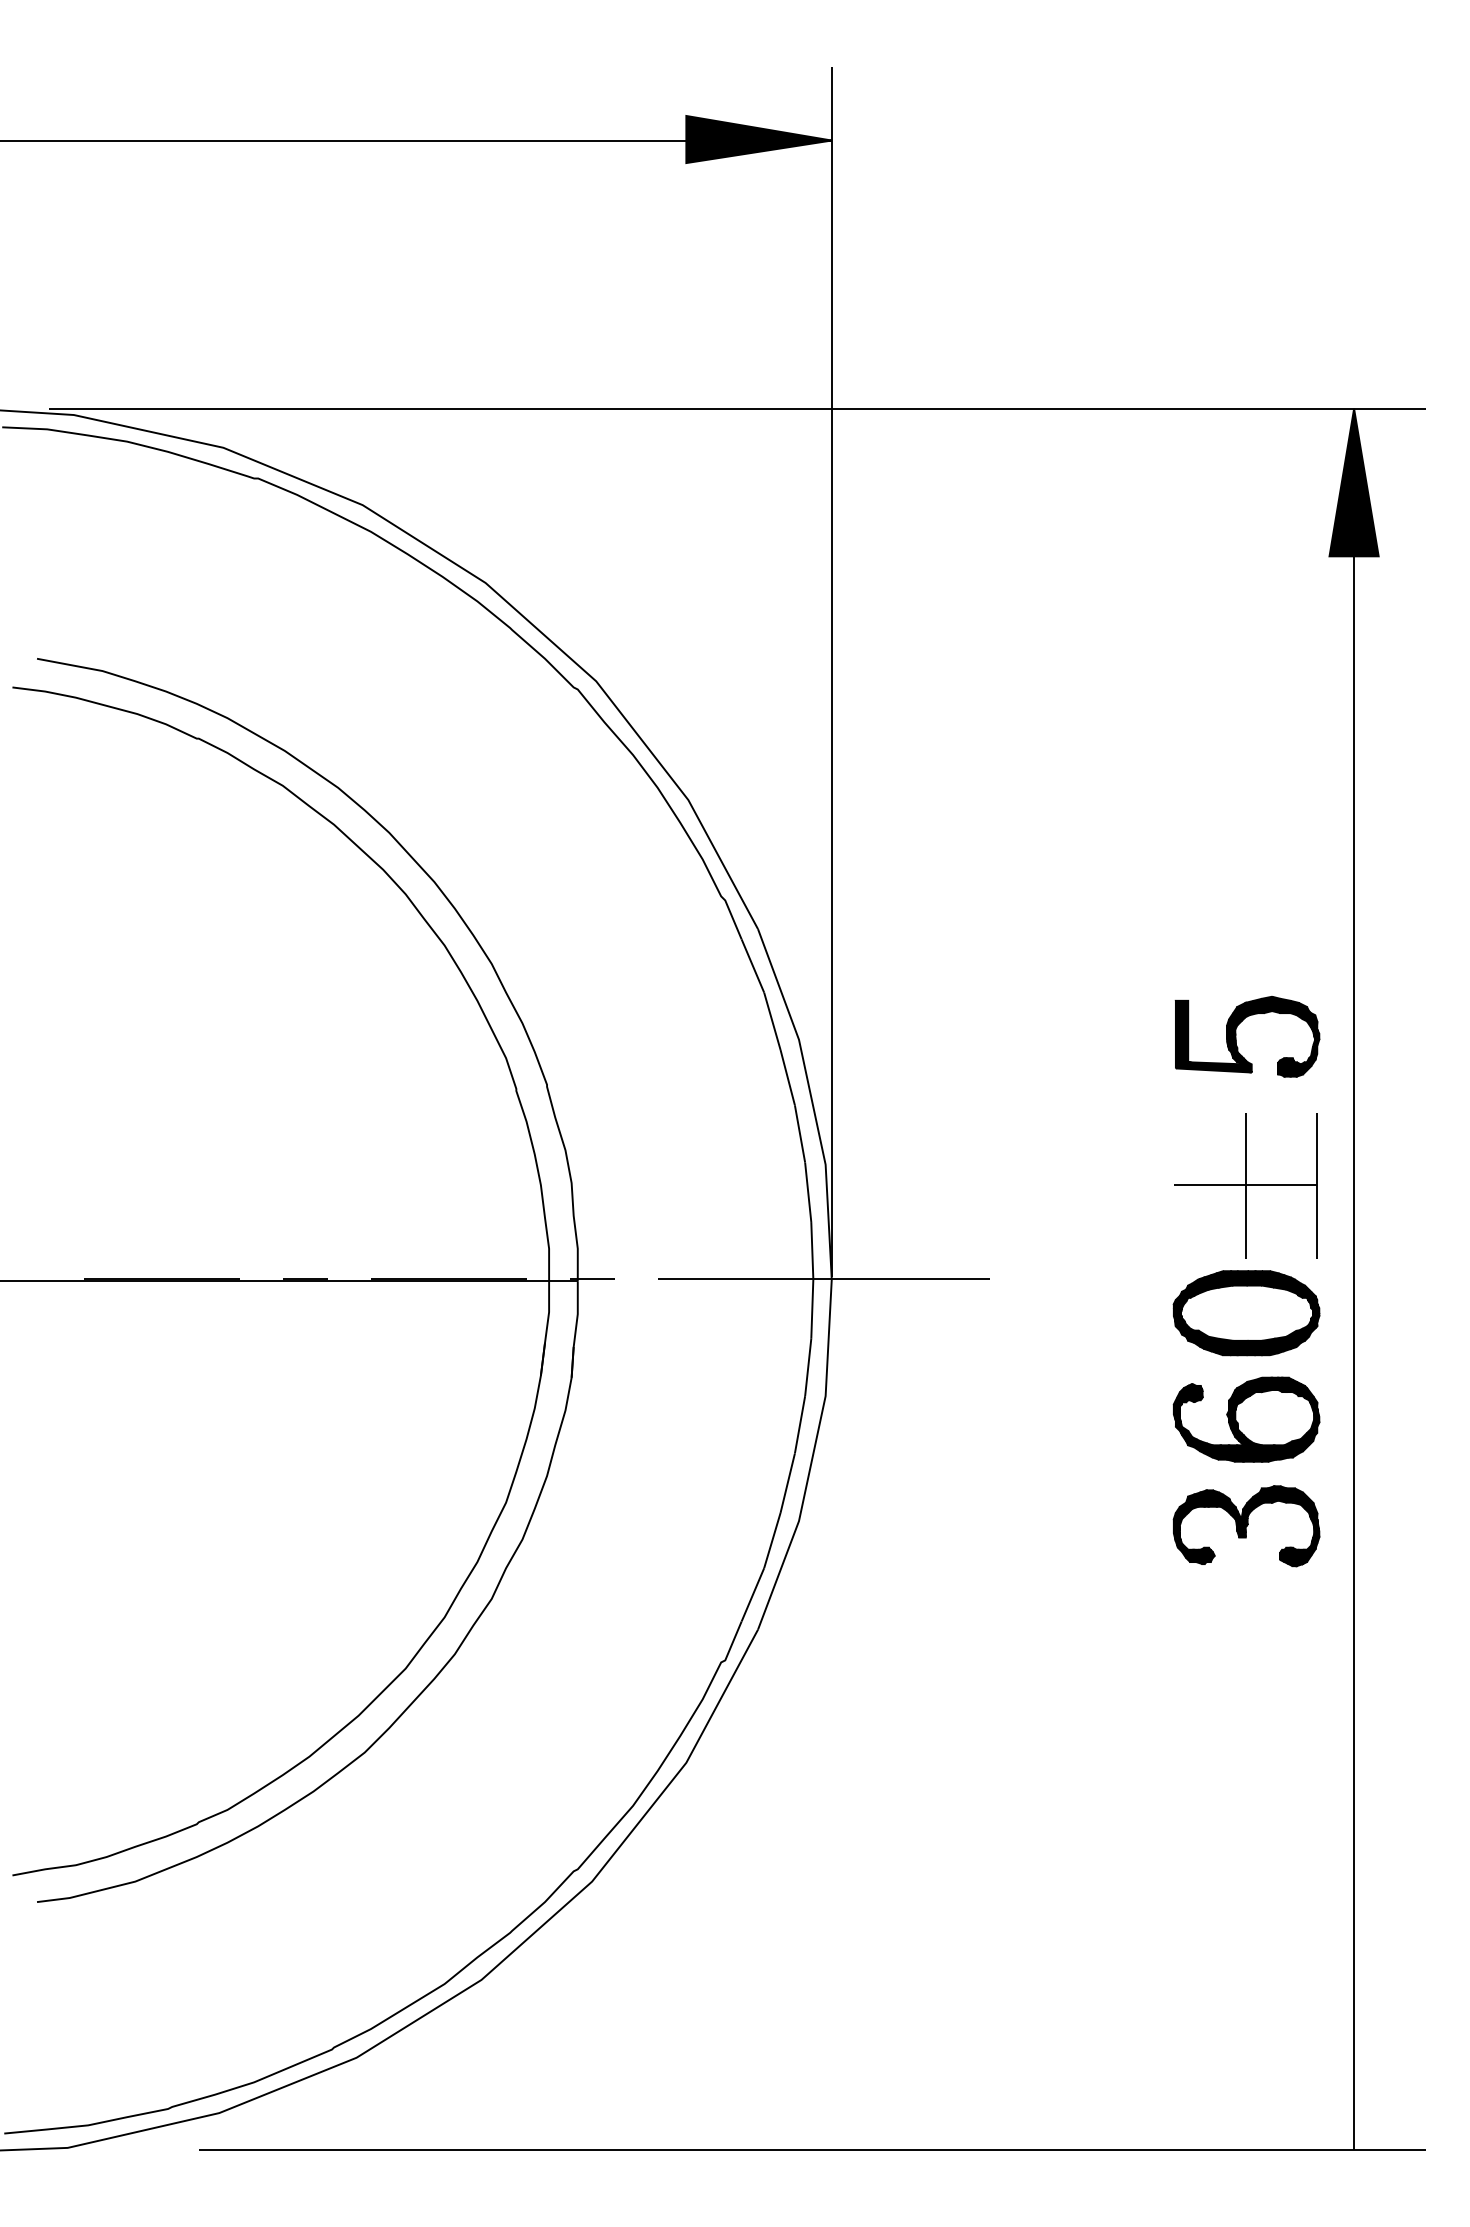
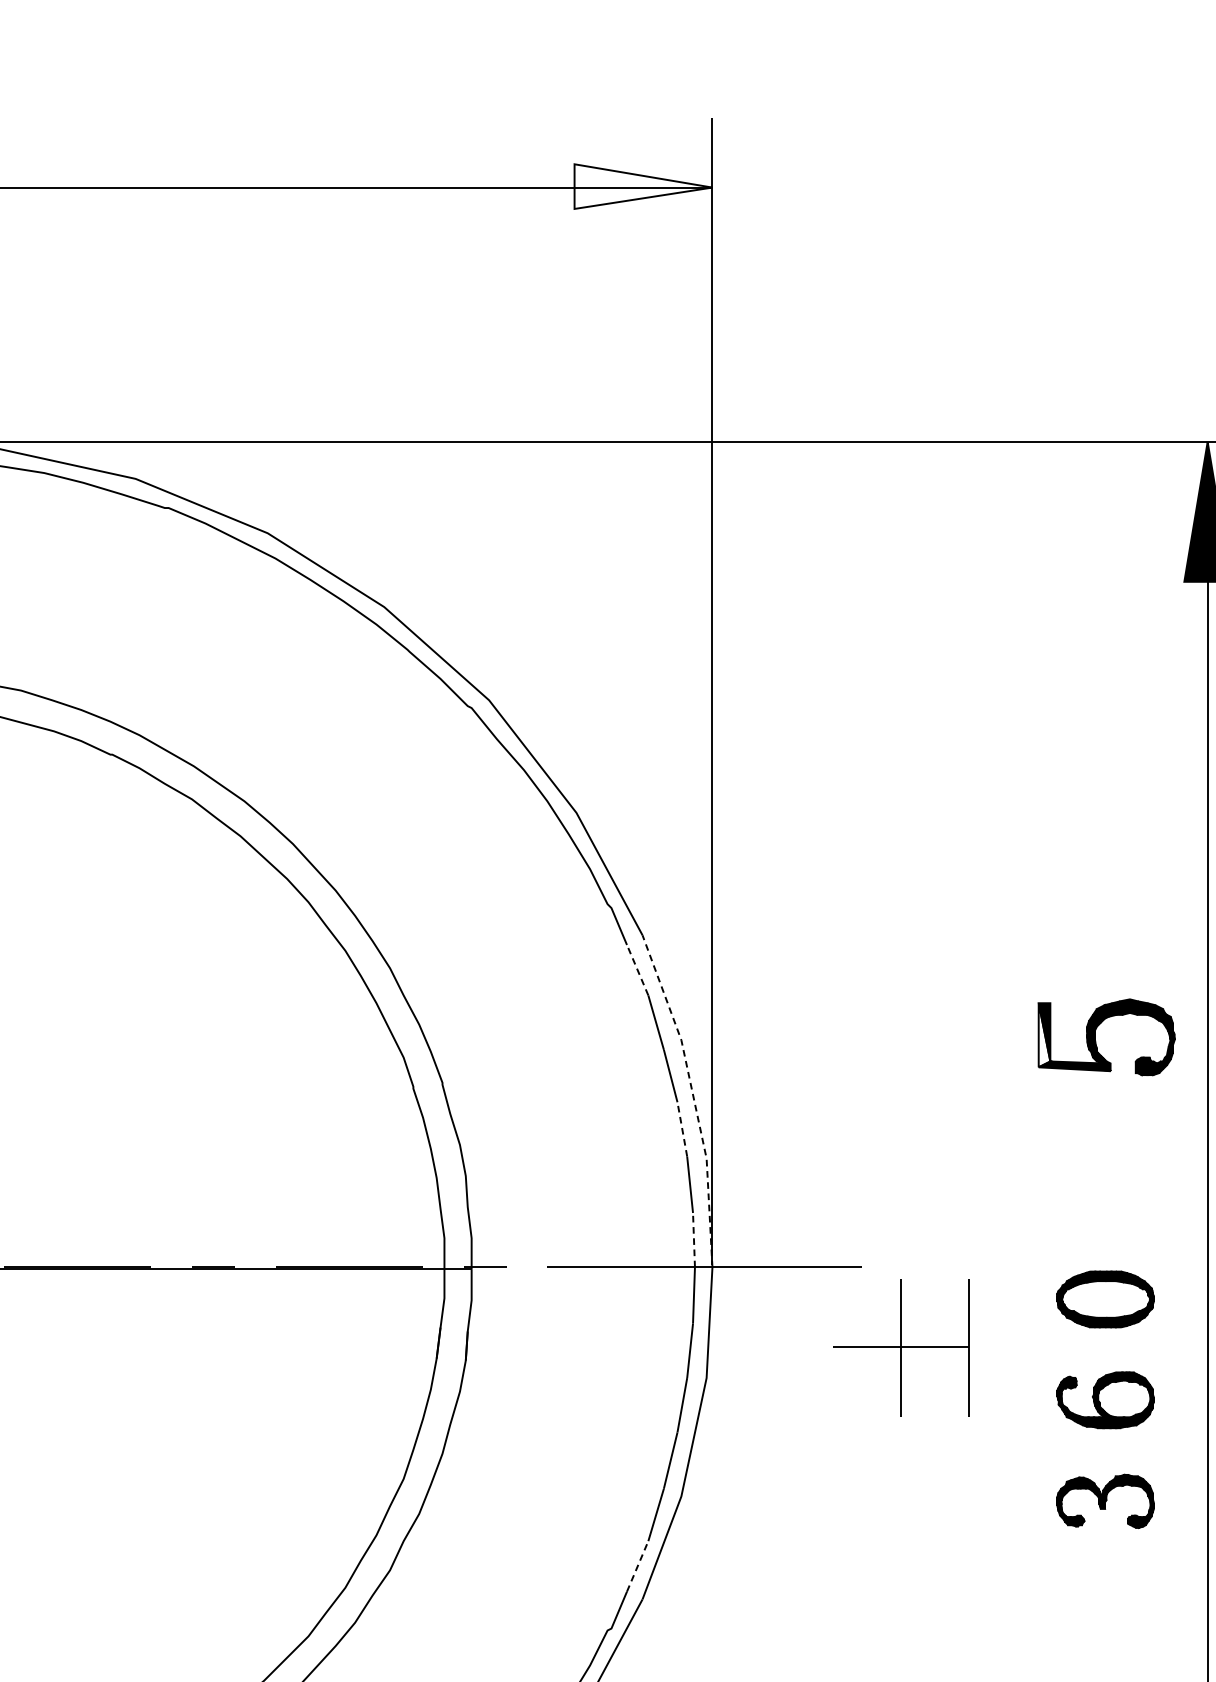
fill: (758, 139) -> (642, 186), removed
line: (752, 966) -> (637, 970), solid -> dashed
fill: (1181, 1034) -> (1044, 1035), removed
line: (811, 1100) -> (693, 1097), solid -> dashed
line: (799, 1133) -> (681, 1129), solid -> dashed
part: (1245, 1185) -> (900, 1347), moved
line: (812, 1250) -> (694, 1239), solid -> dashed
part: (1246, 1313) -> (1105, 1299), size x0.7
part: (1246, 1419) -> (1105, 1400), size x0.7
part: (1246, 1526) -> (1105, 1501), size x0.7
line: (752, 1594) -> (637, 1566), solid -> dashed

